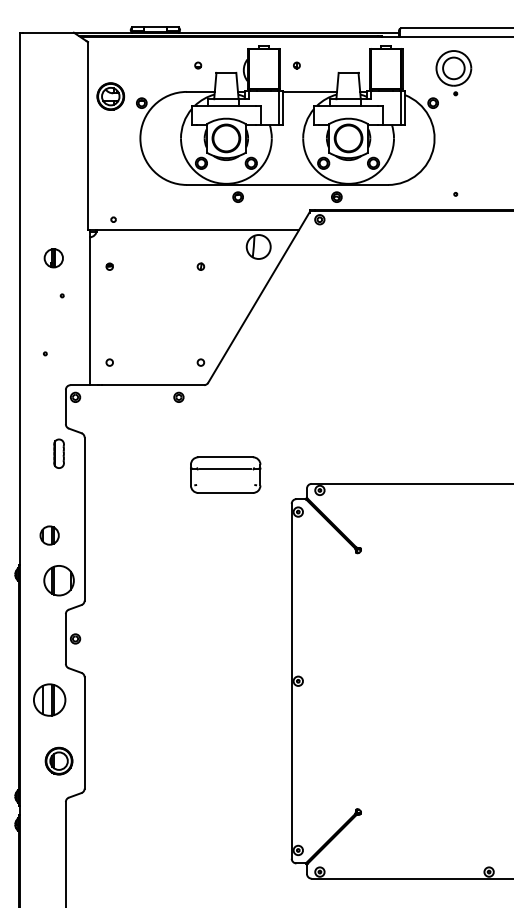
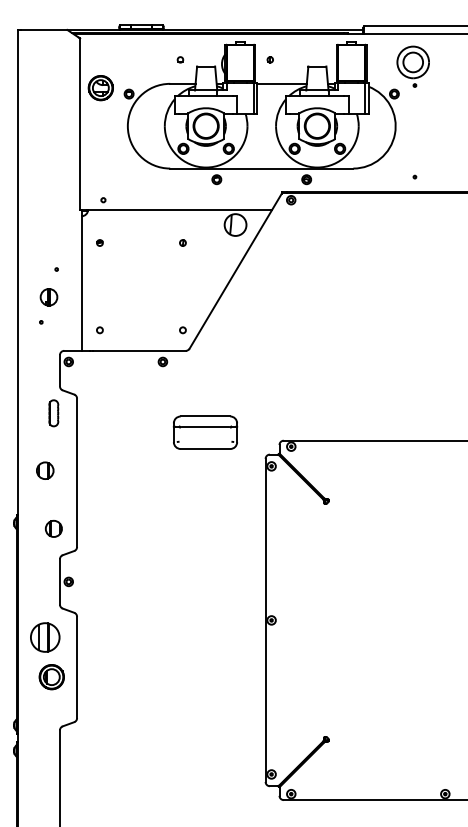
part: (53, 258) -> (48, 297), moved
part: (49, 535) -> (45, 470), moved
part: (58, 580) -> (53, 528), size x0.6
part: (58, 761) -> (51, 677), moved

